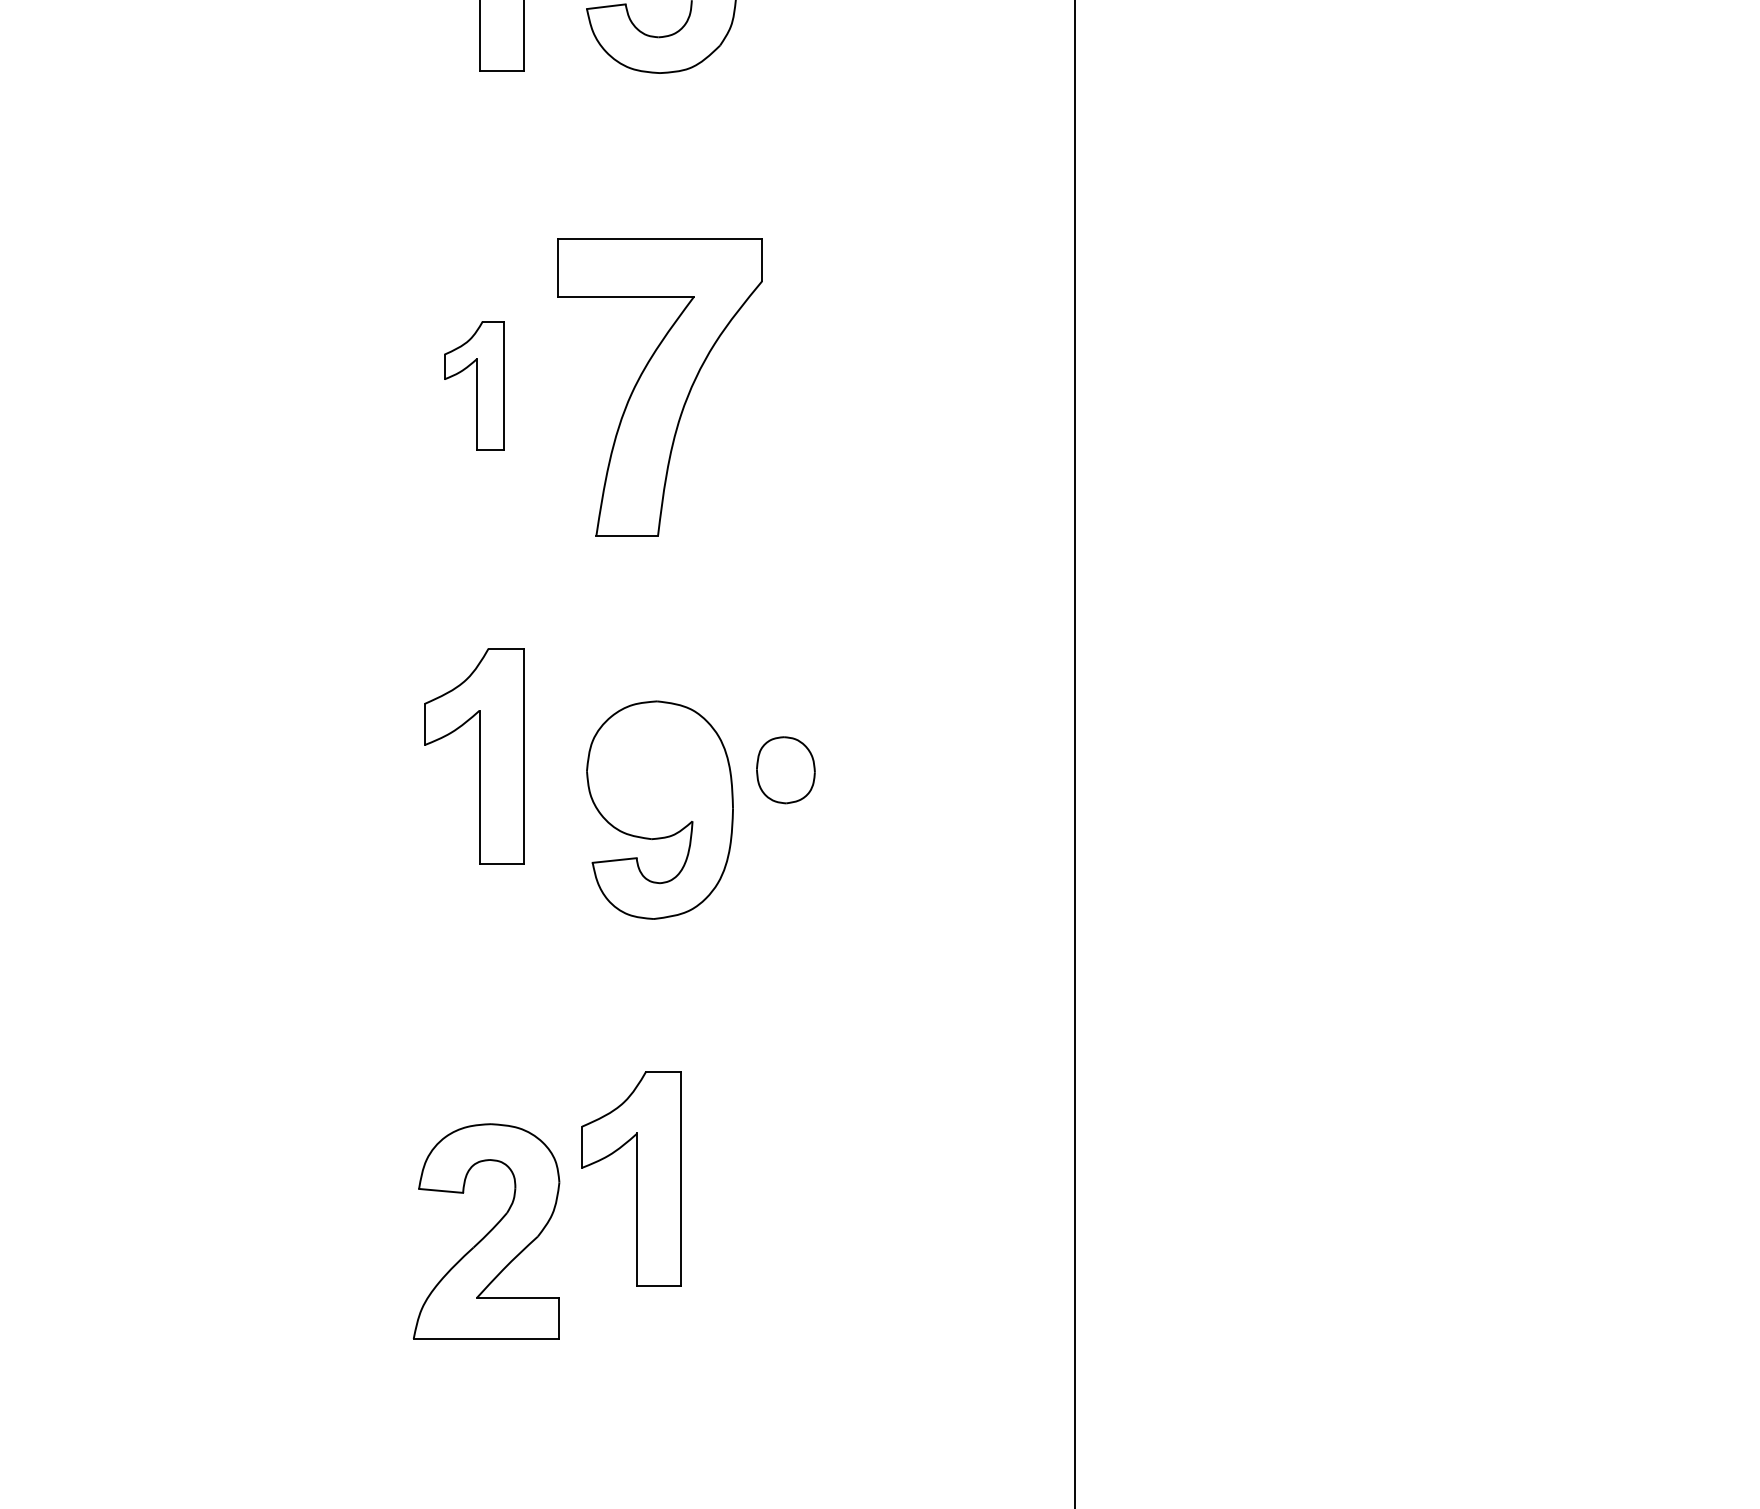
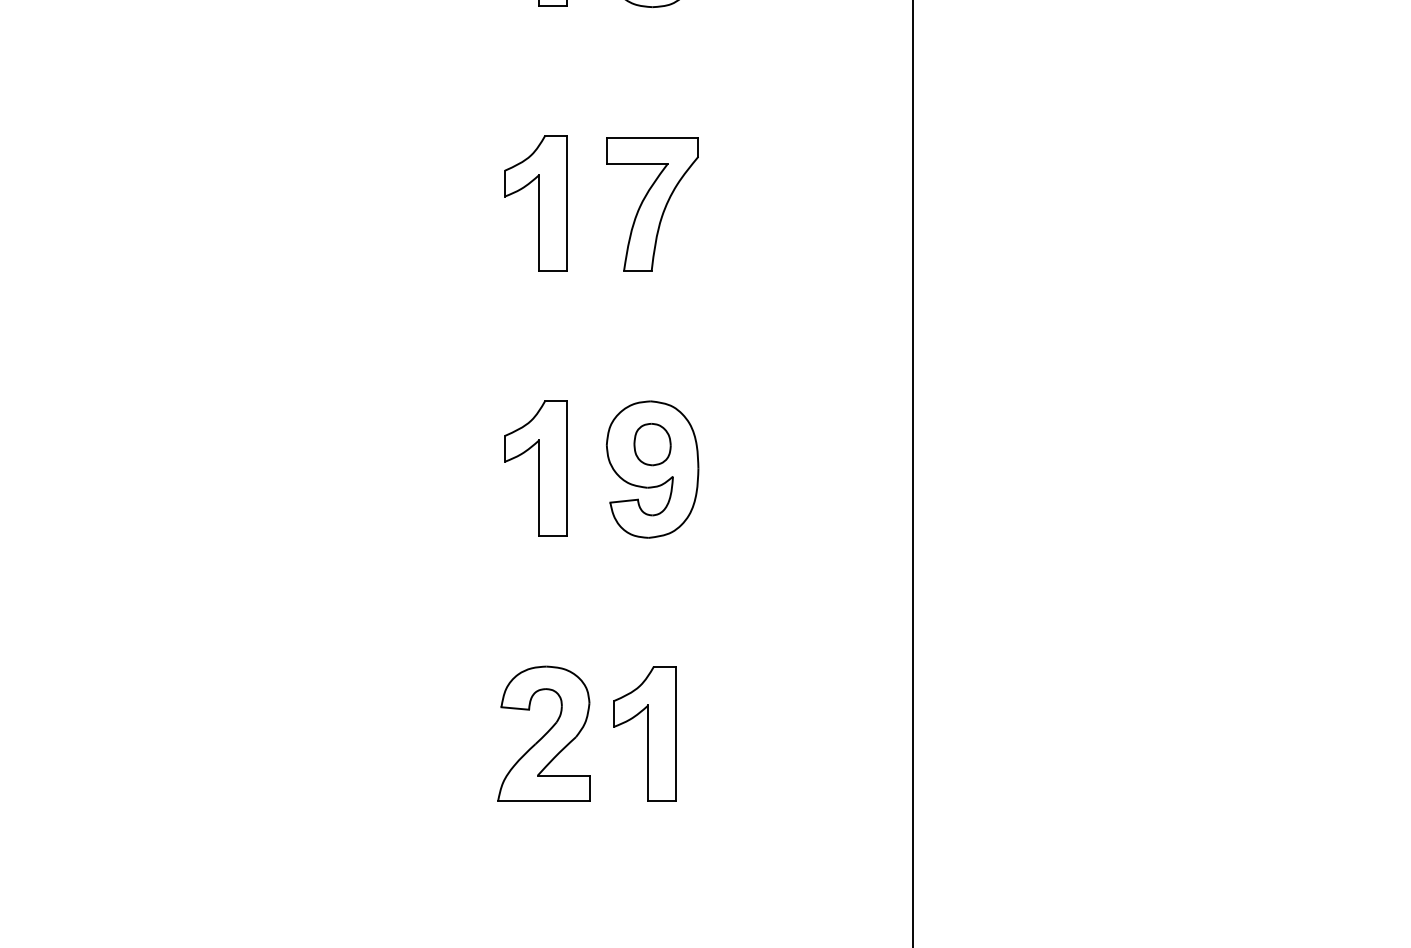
part: (473, 386) -> (535, 203), size x1.67
part: (659, 387) -> (652, 204), size x0.71
part: (473, 755) -> (535, 468), moved
part: (785, 770) -> (652, 444), moved
part: (631, 1178) -> (644, 733), moved

